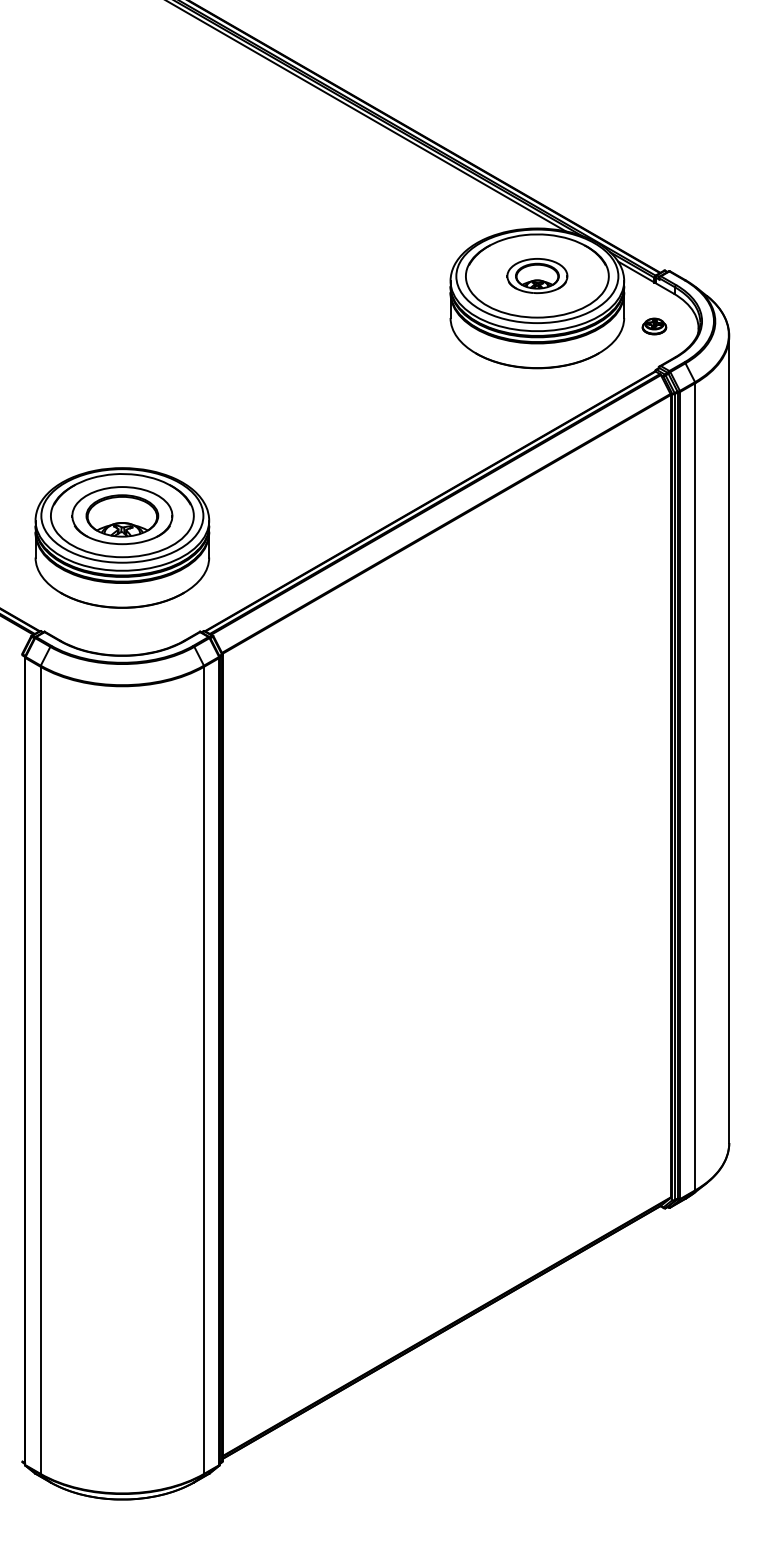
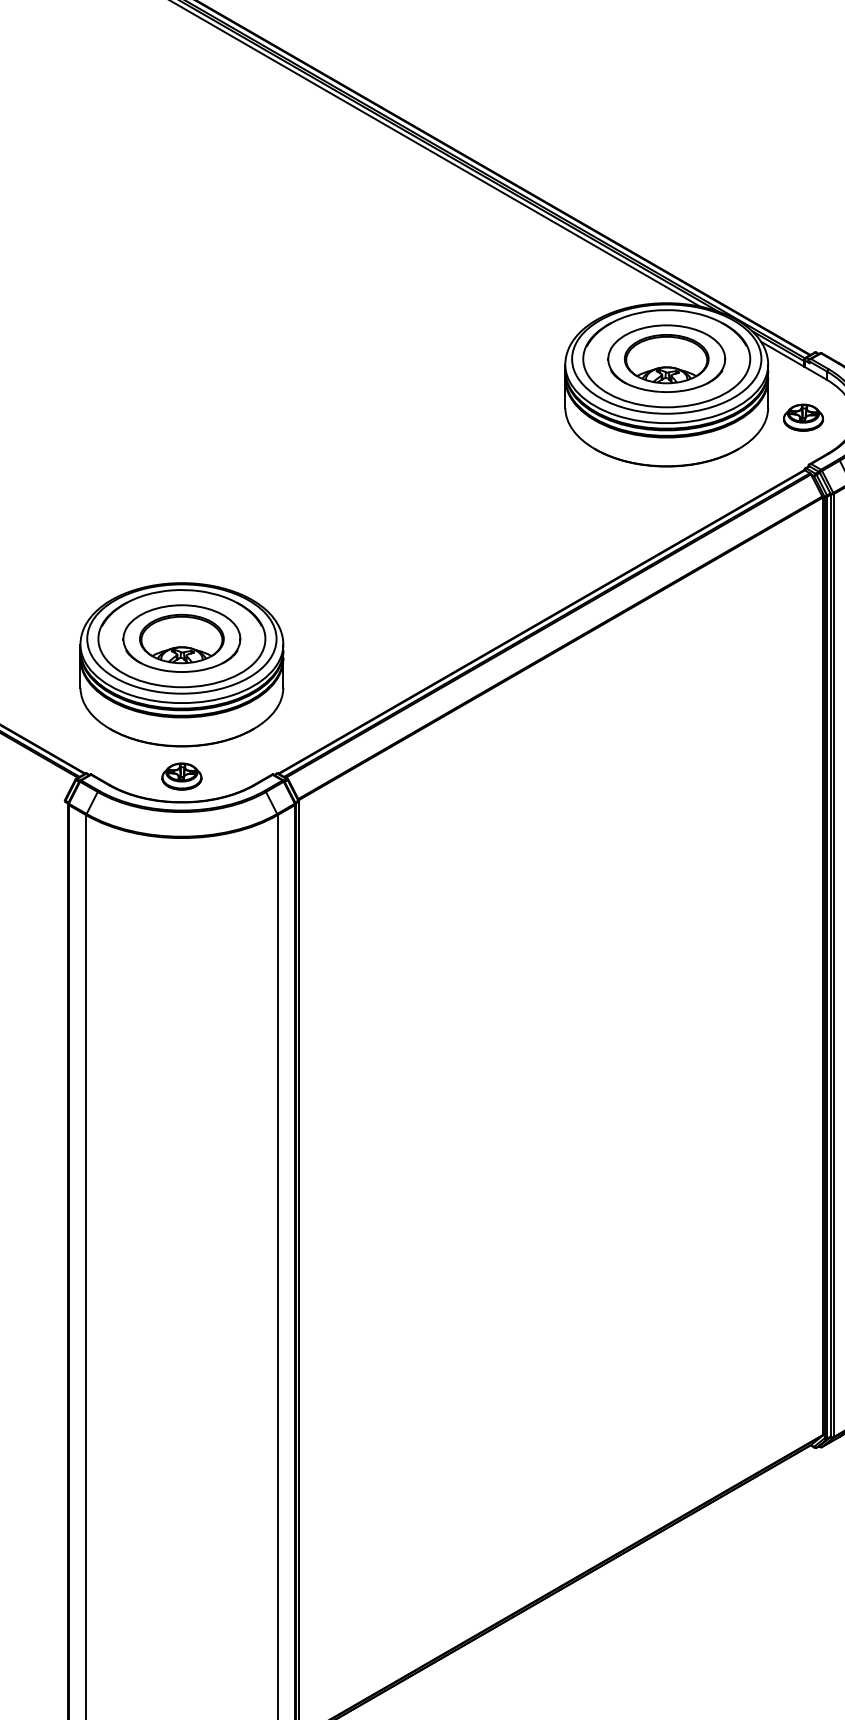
part: (537, 275) -> (666, 358), size x1.67
part: (654, 326) -> (803, 417), size x1.43
part: (122, 633) -> (182, 776), added

